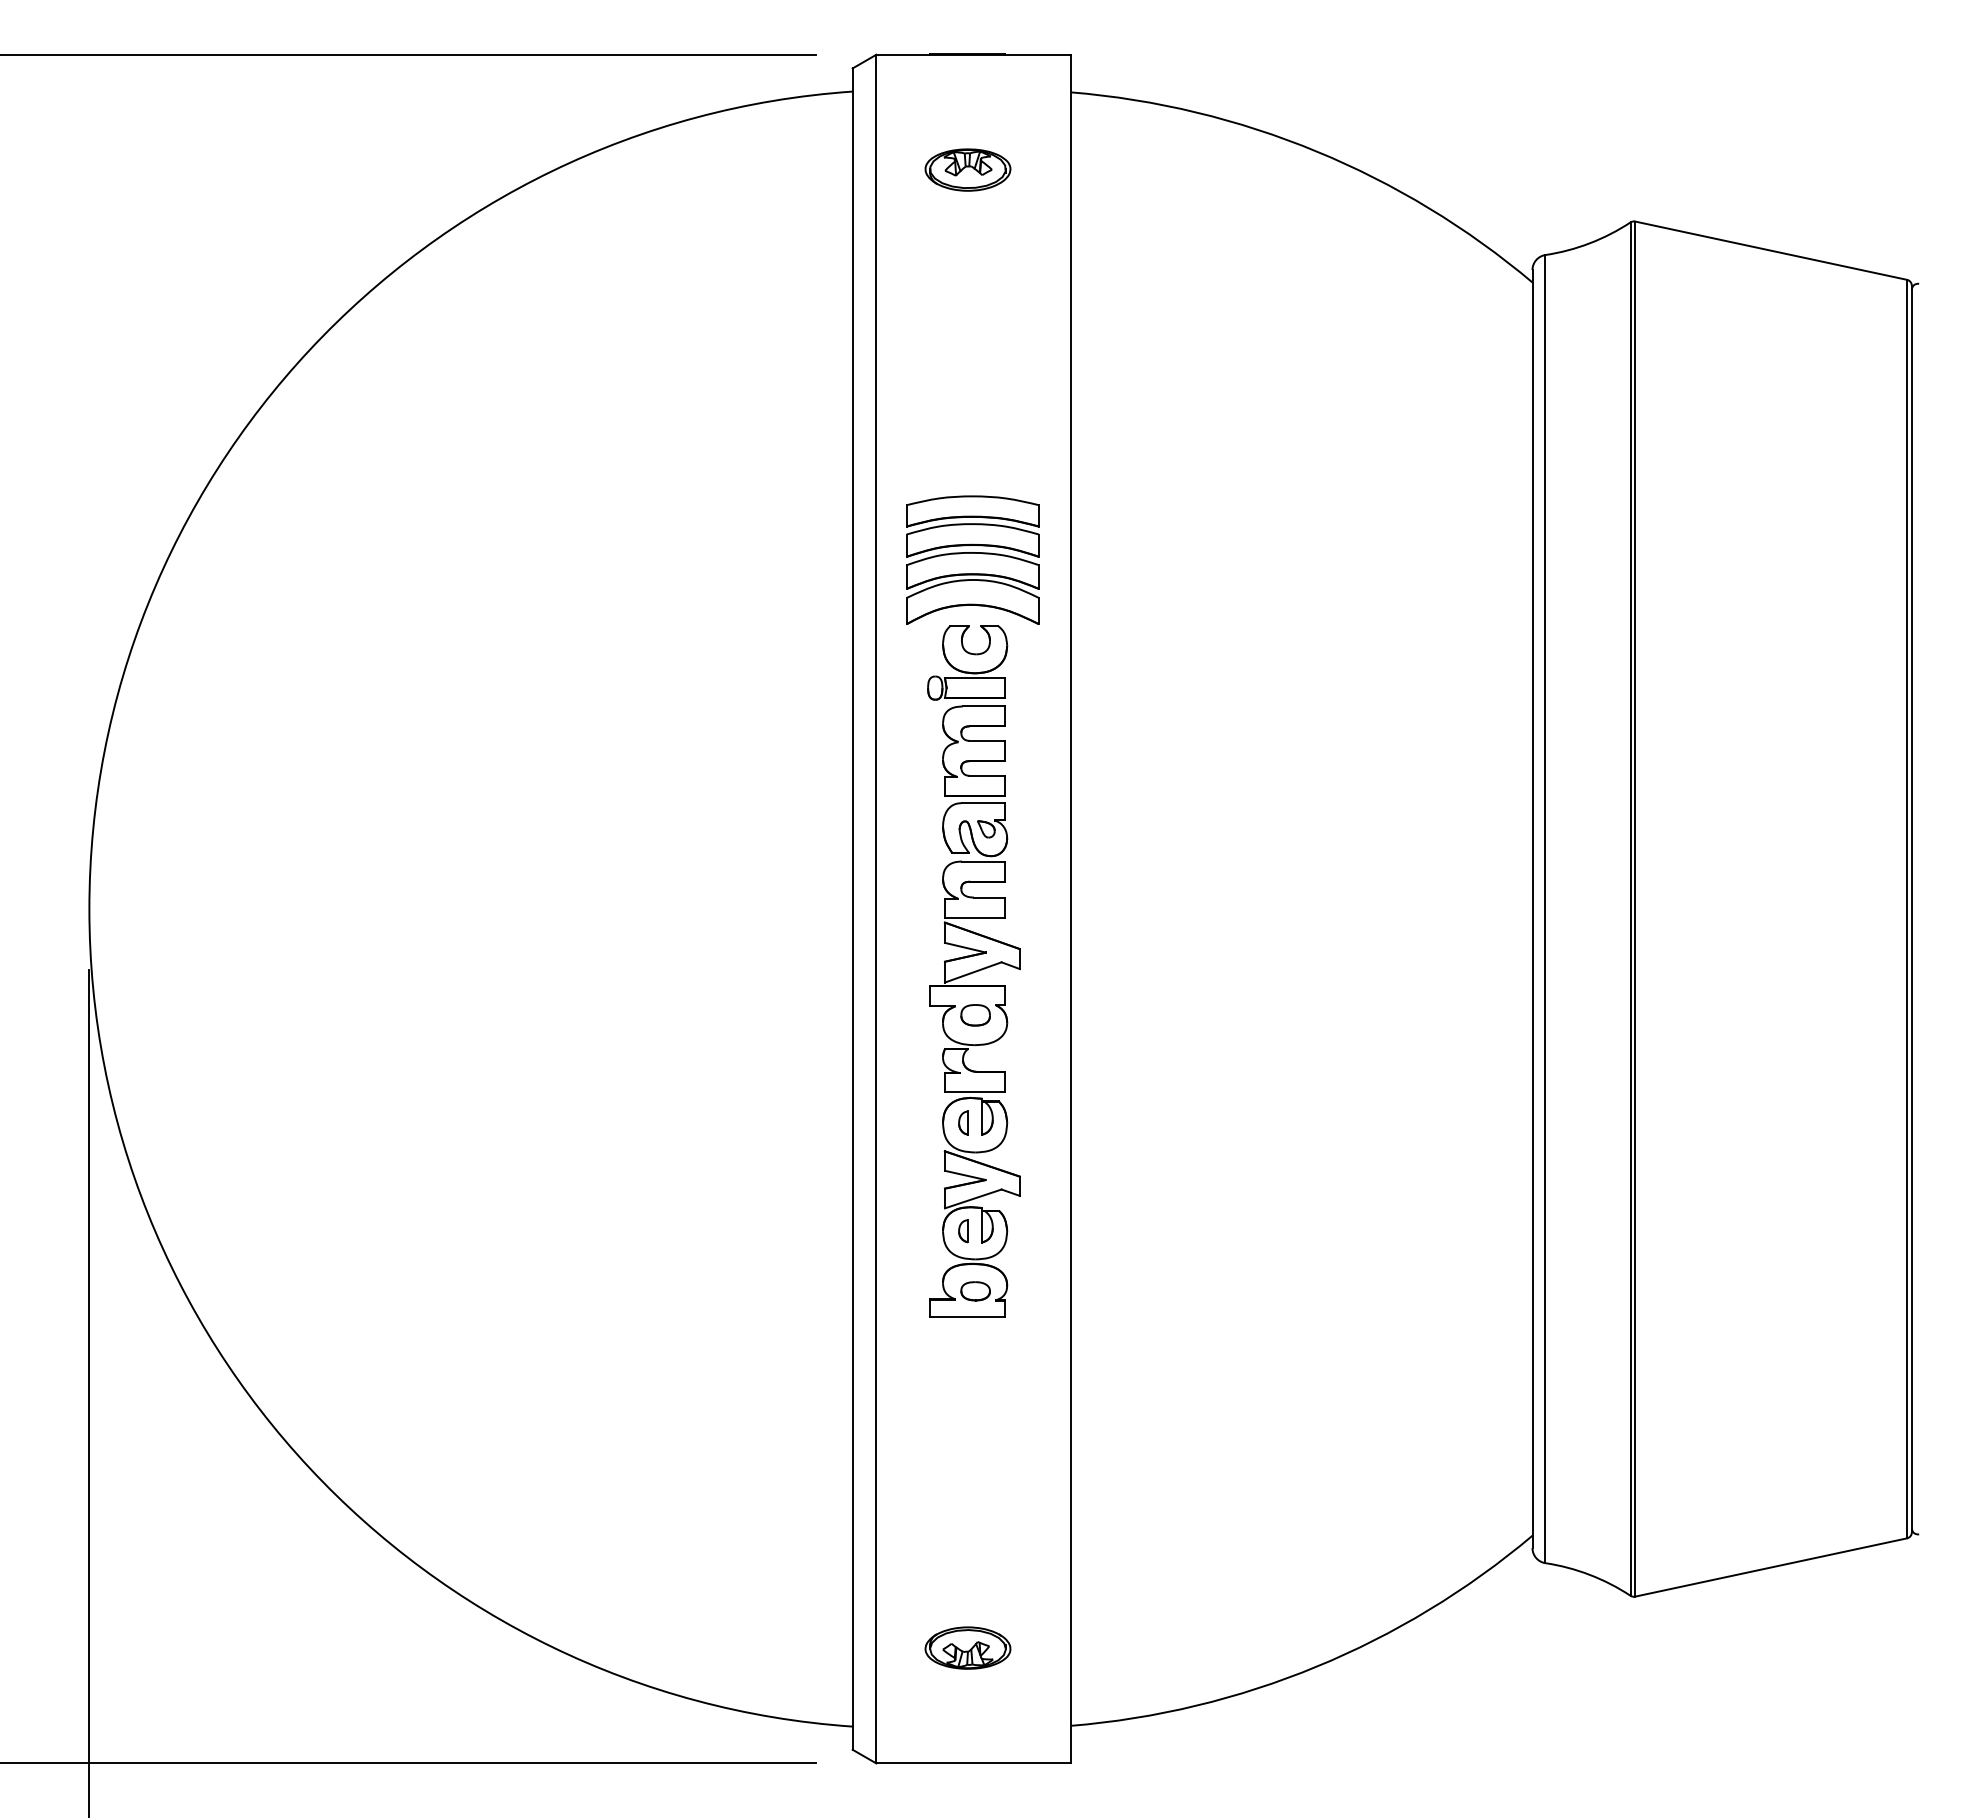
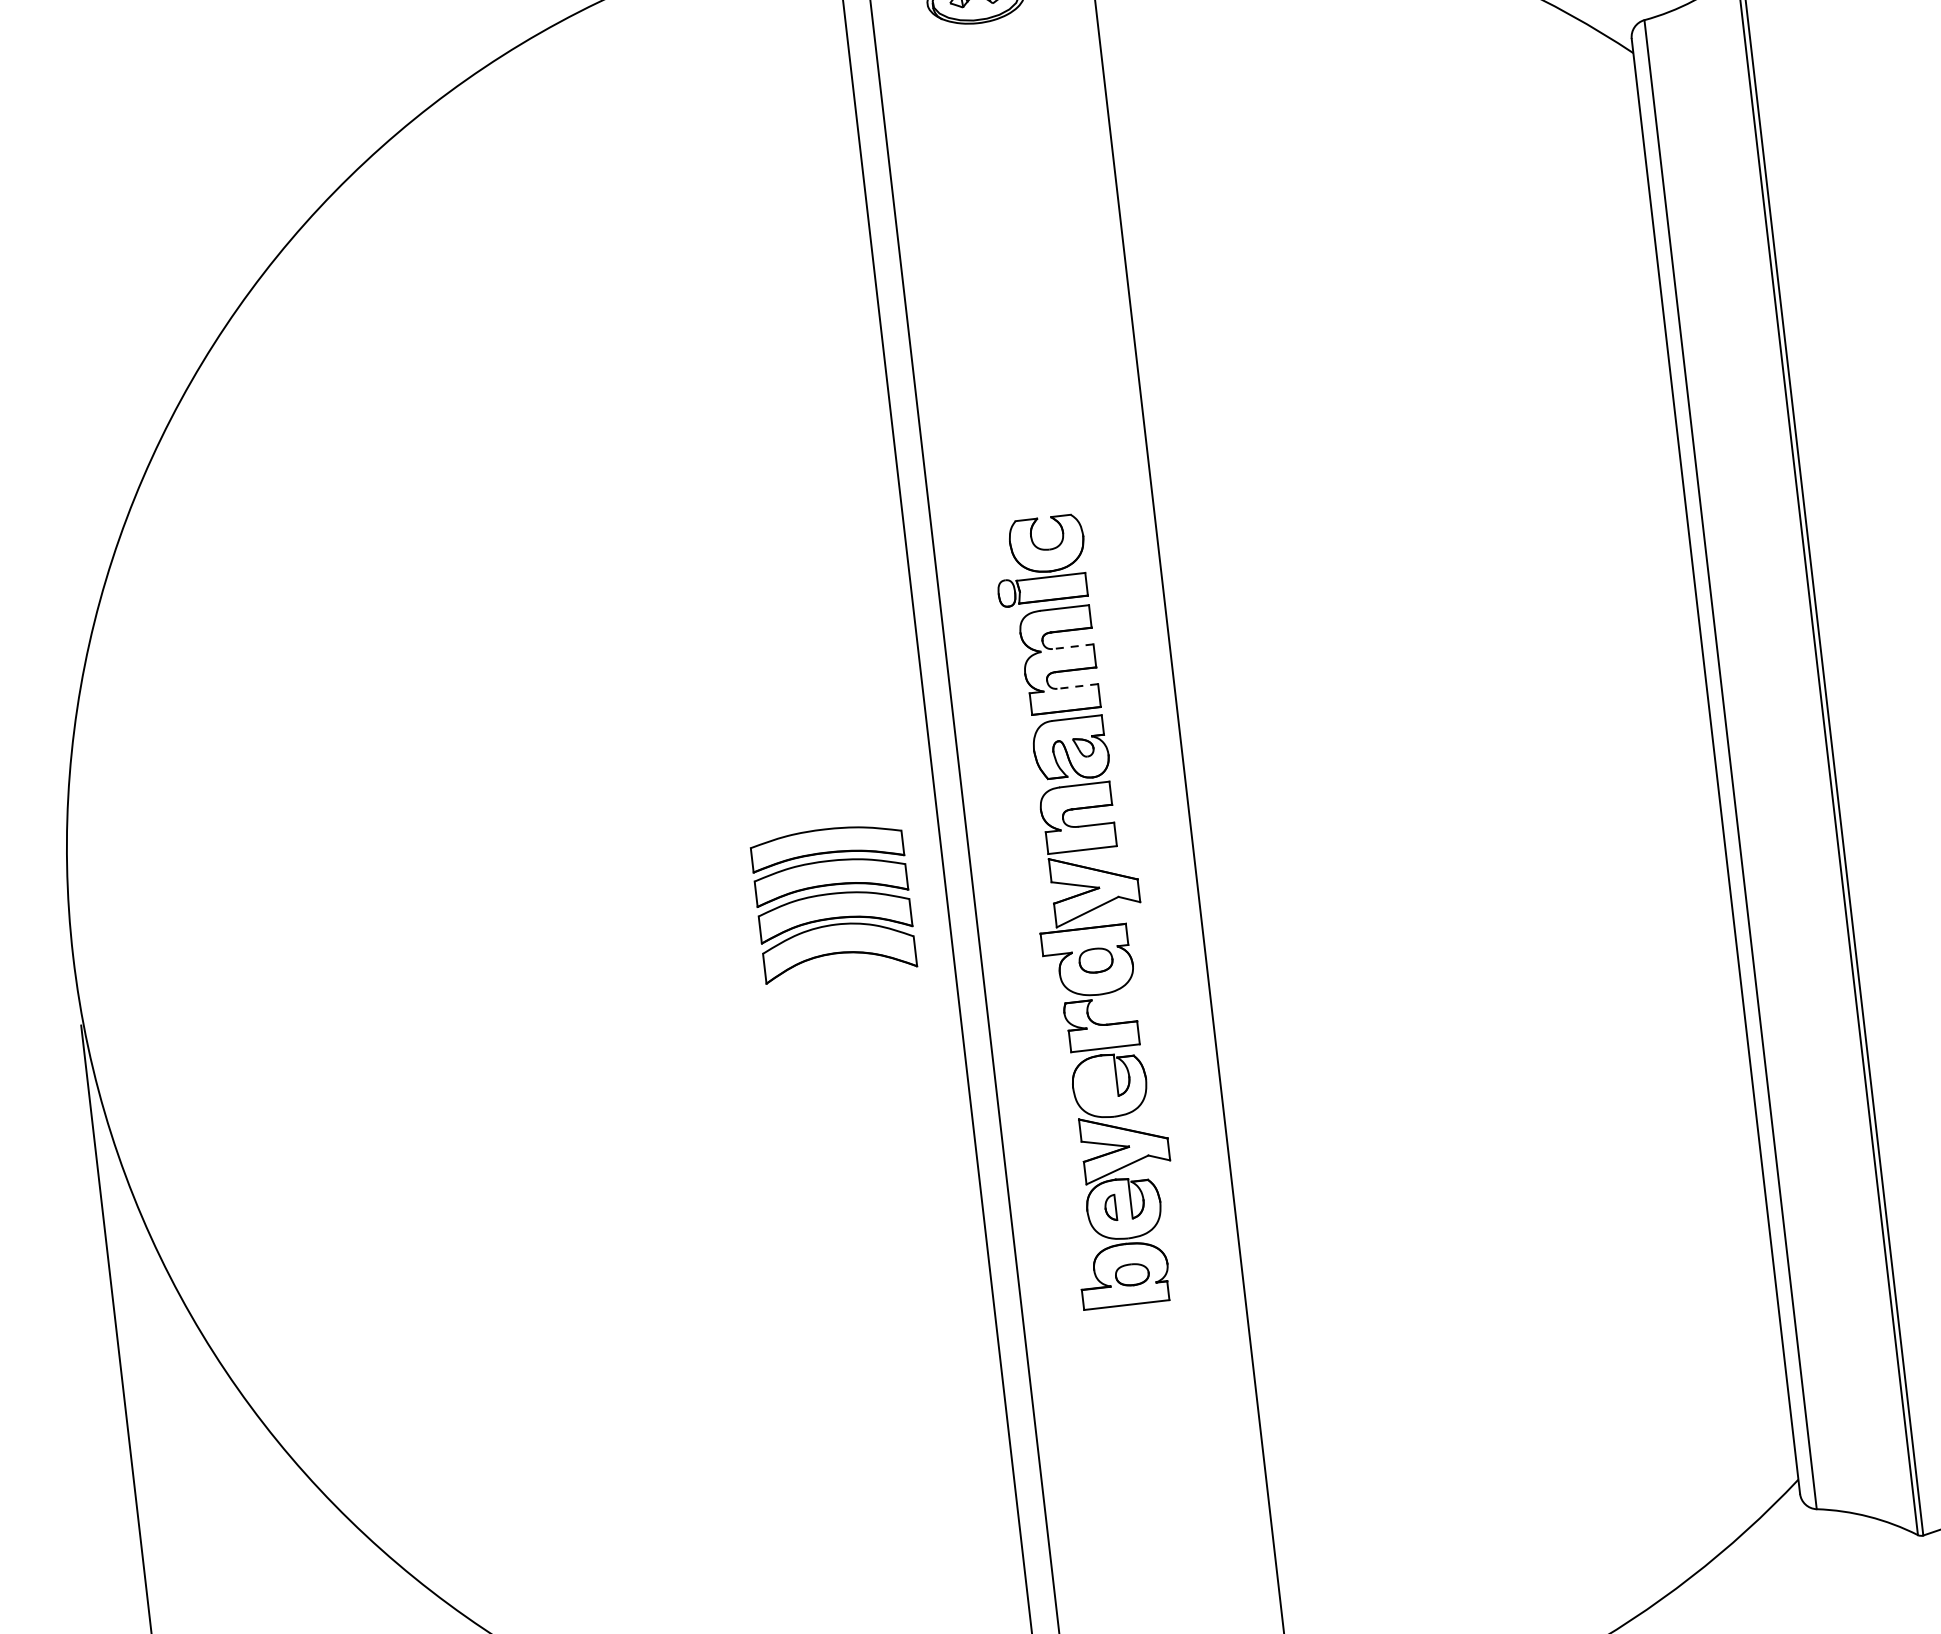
part: (972, 559) -> (832, 901), moved
line: (987, 740) -> (1073, 646), solid -> dashed
line: (987, 775) -> (1077, 686), solid -> dashed
part: (963, 1122) -> (1096, 1084), removed

